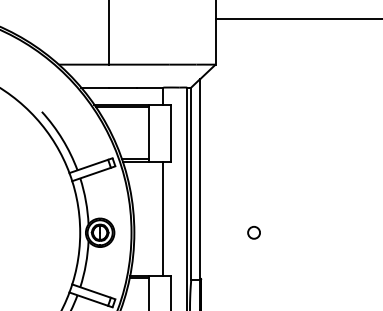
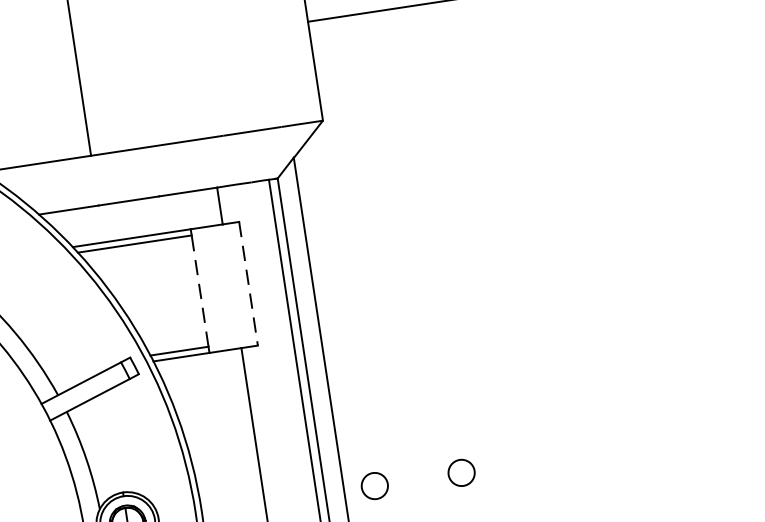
line: (148, 133) -> (200, 292), solid -> dashed
line: (170, 133) -> (247, 284), solid -> dashed
circle: (213, 232) -> (373, 485), added

